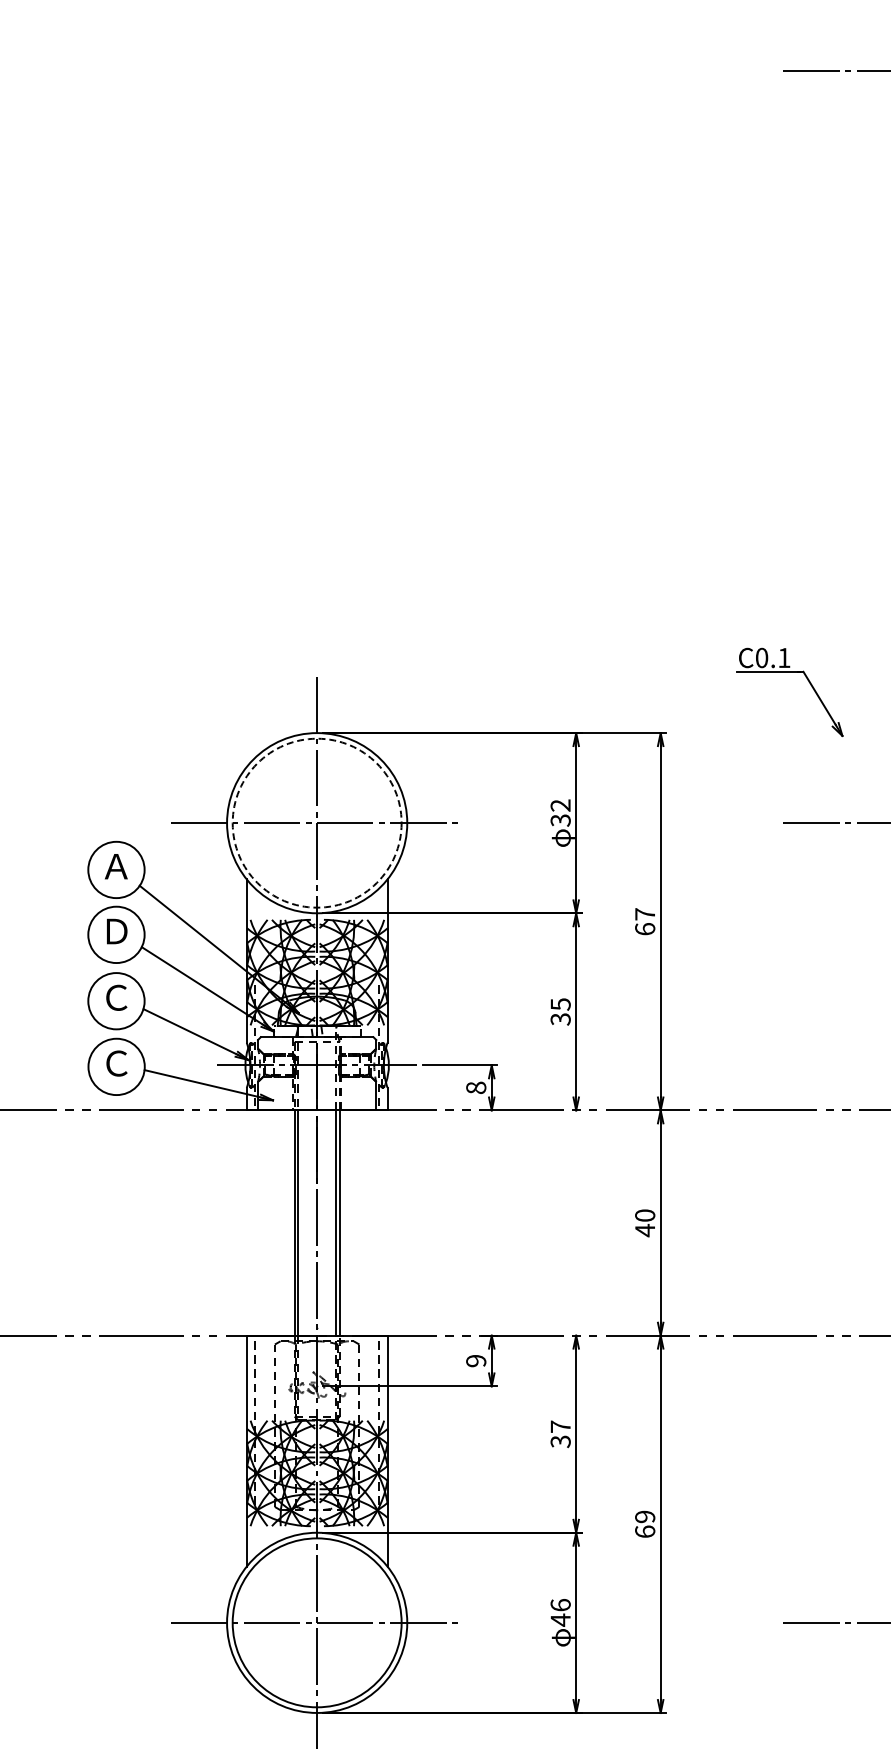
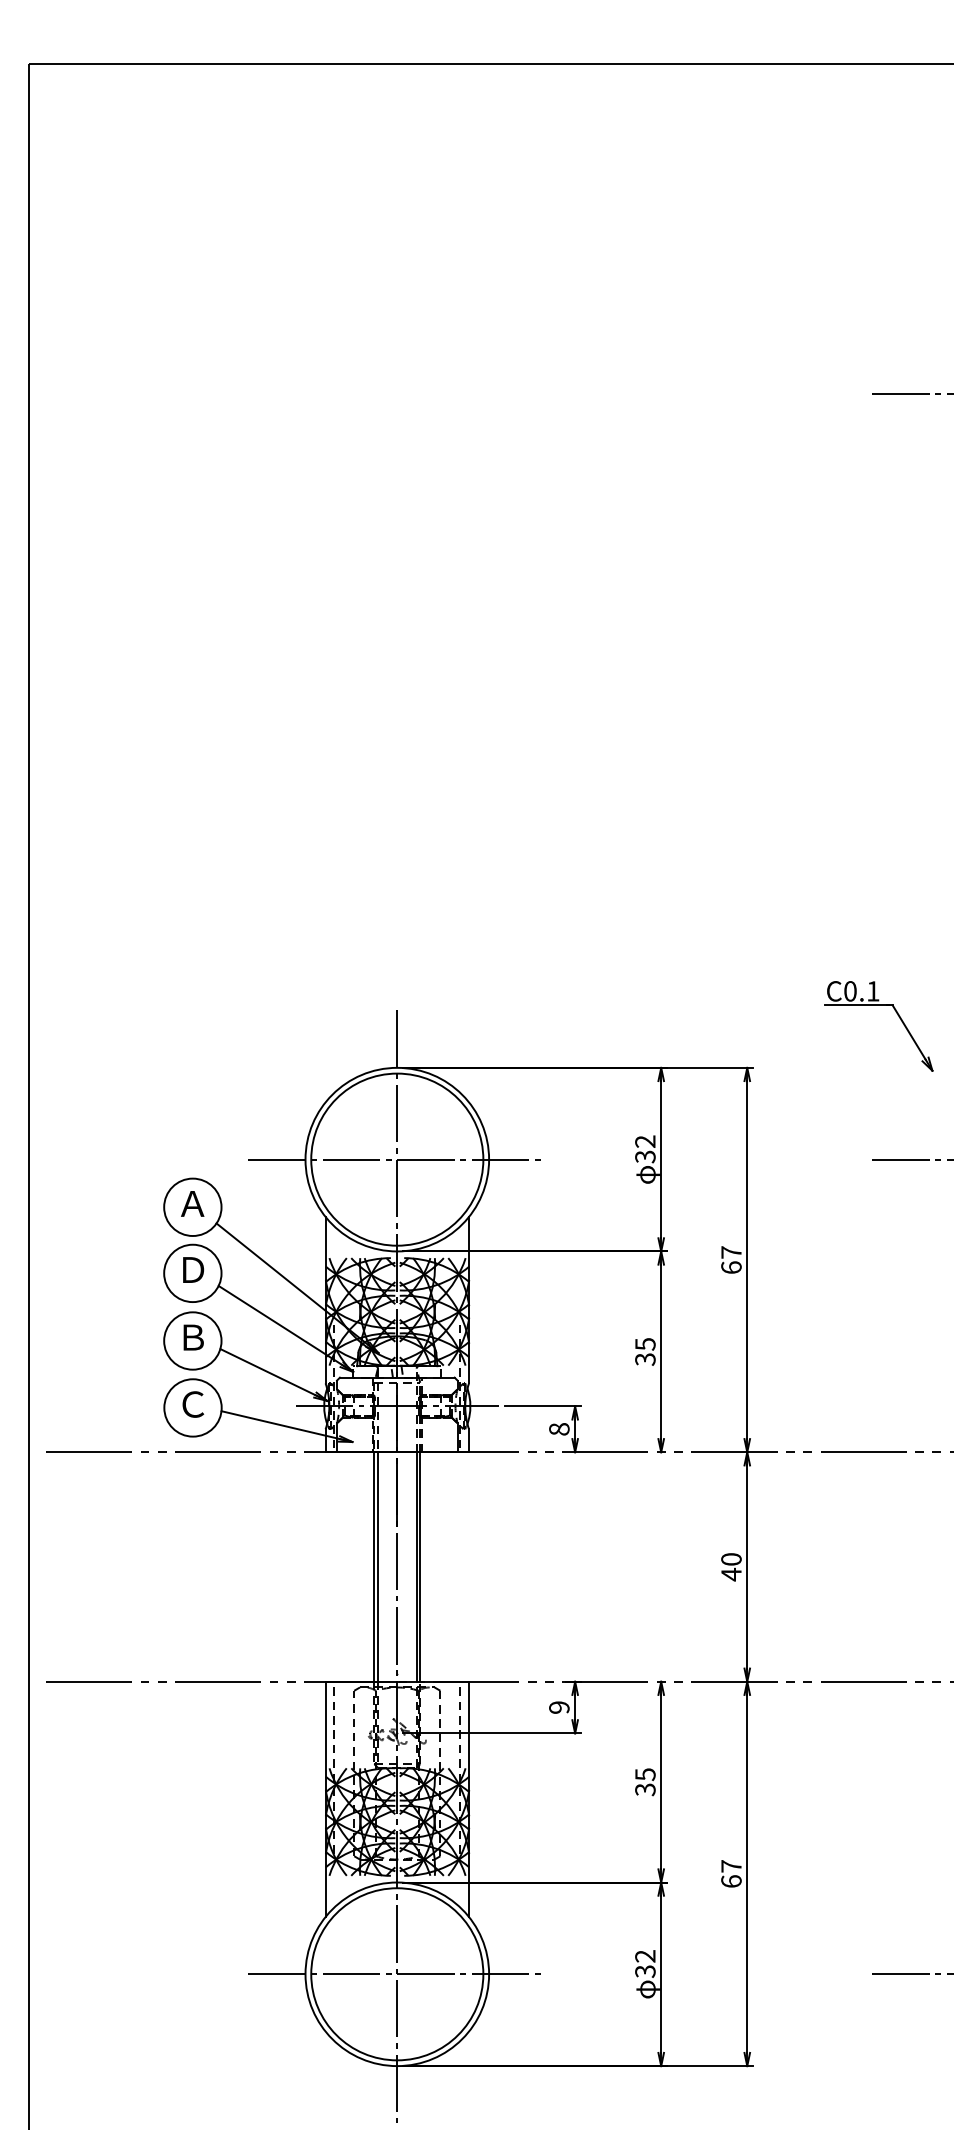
circle: (317, 823) -> (397, 1159), dashed -> solid
text: (116, 997) -> (192, 1337), Ｃ -> Ｂ
text: (560, 1426) -> (645, 1774), 37 -> 35
text: (645, 1517) -> (731, 1866), 69 -> 67
text: (560, 1613) -> (645, 1964), 46 -> 32

